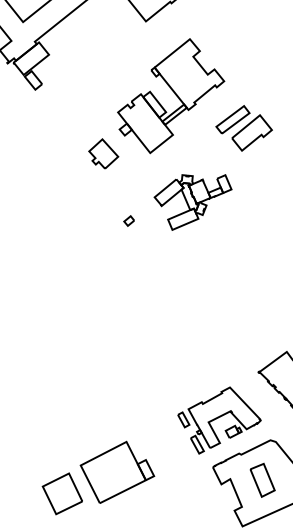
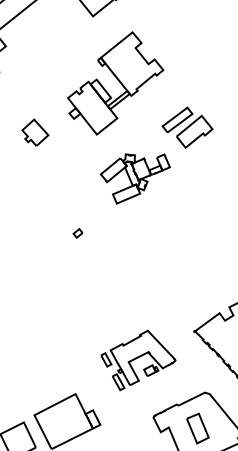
part: (243, 128) -> (186, 127), moved
part: (103, 153) -> (35, 132), moved
part: (128, 220) -> (77, 232), moved
part: (219, 420) -> (138, 360), moved

